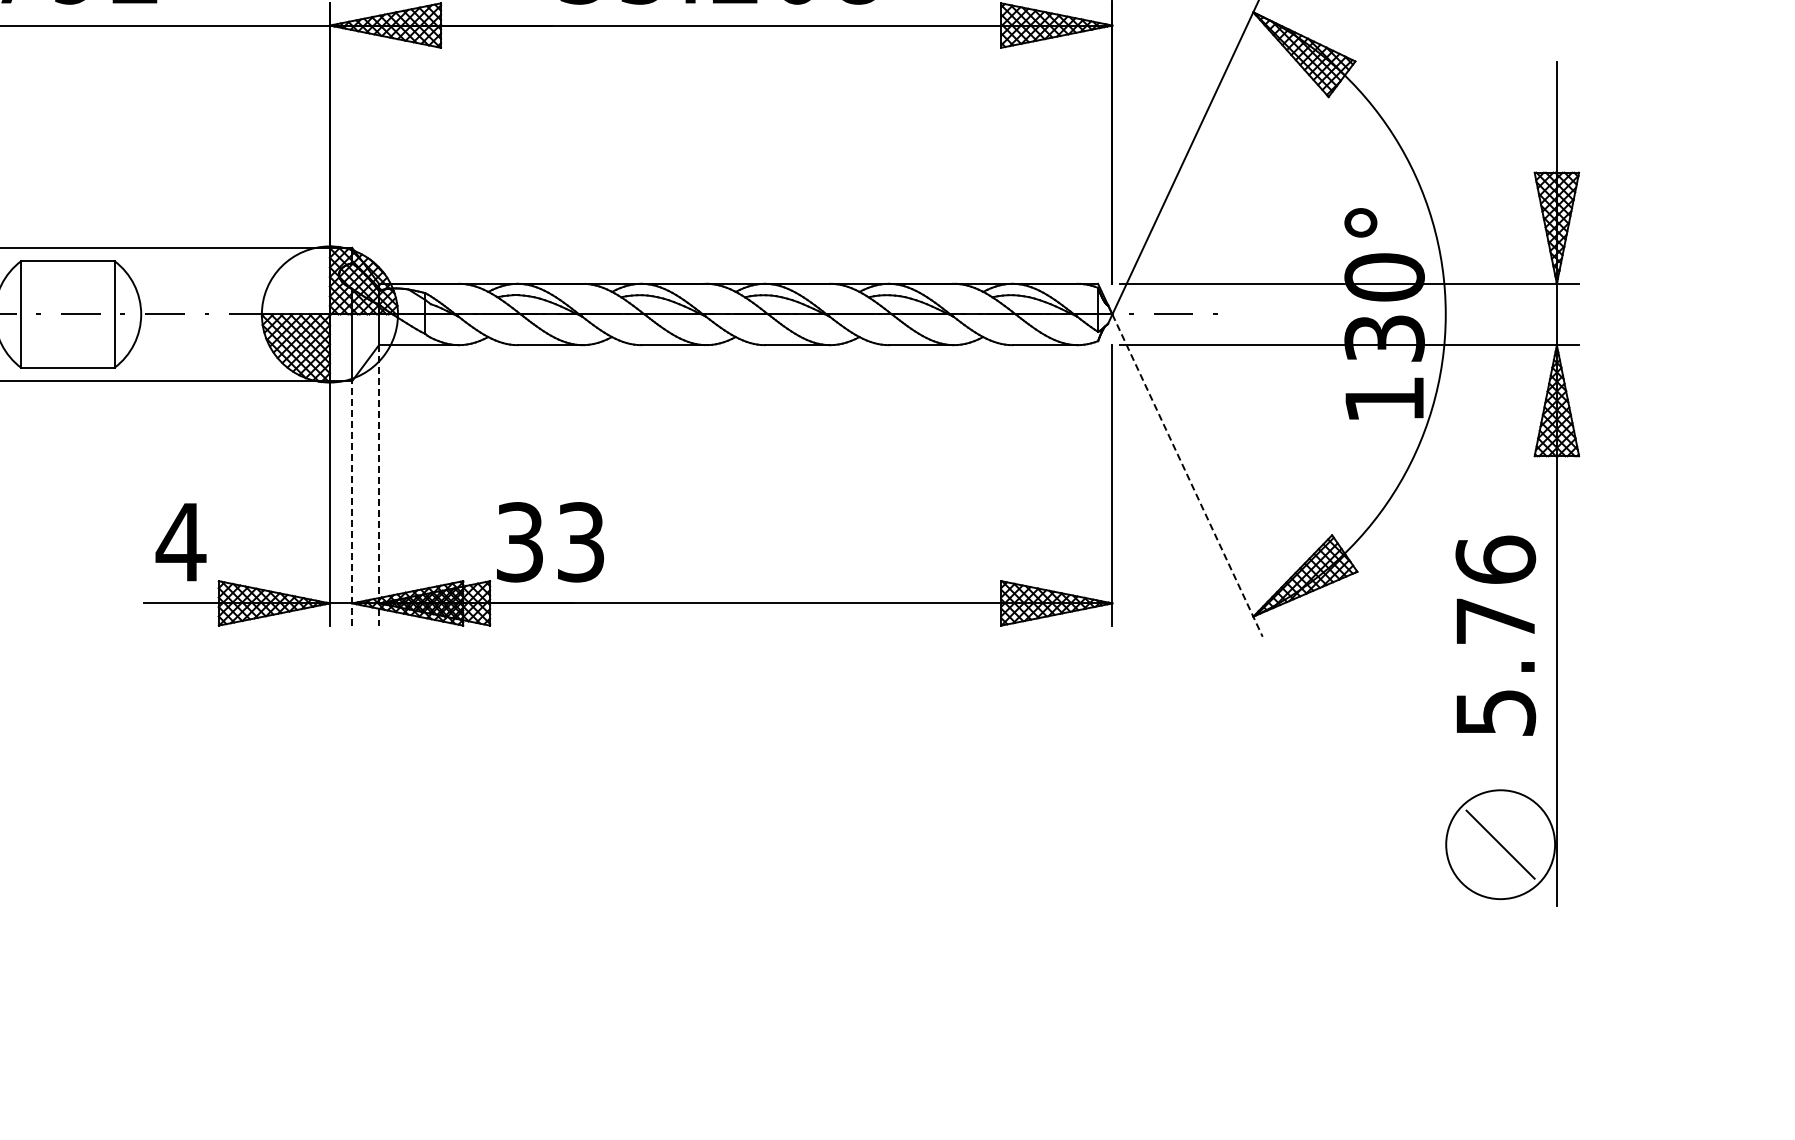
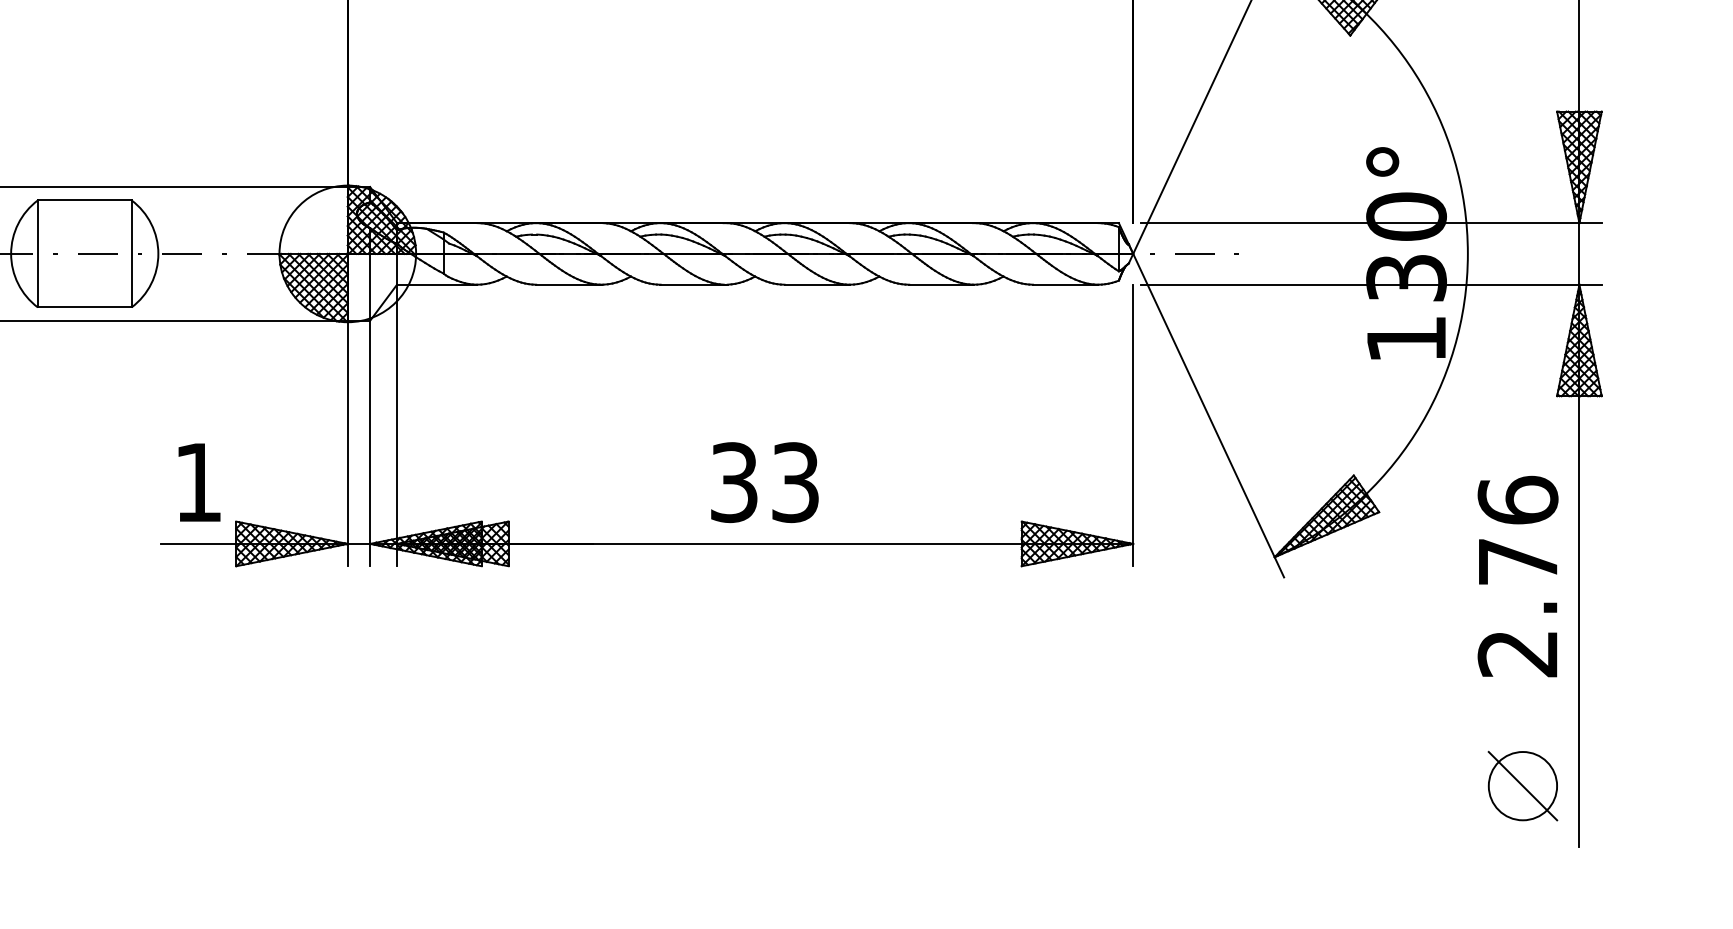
line: (1187, 475) -> (1208, 415), dashed -> solid
line: (379, 485) -> (397, 425), dashed -> solid
line: (352, 502) -> (370, 442), dashed -> solid
text: (180, 542) -> (197, 482), 4 -> 1
text: (550, 542) -> (764, 482), moved
text: (1495, 713) -> (1517, 654), 5.76 -> 2.76
circle: (1500, 844) -> (1522, 785), size x0.62

